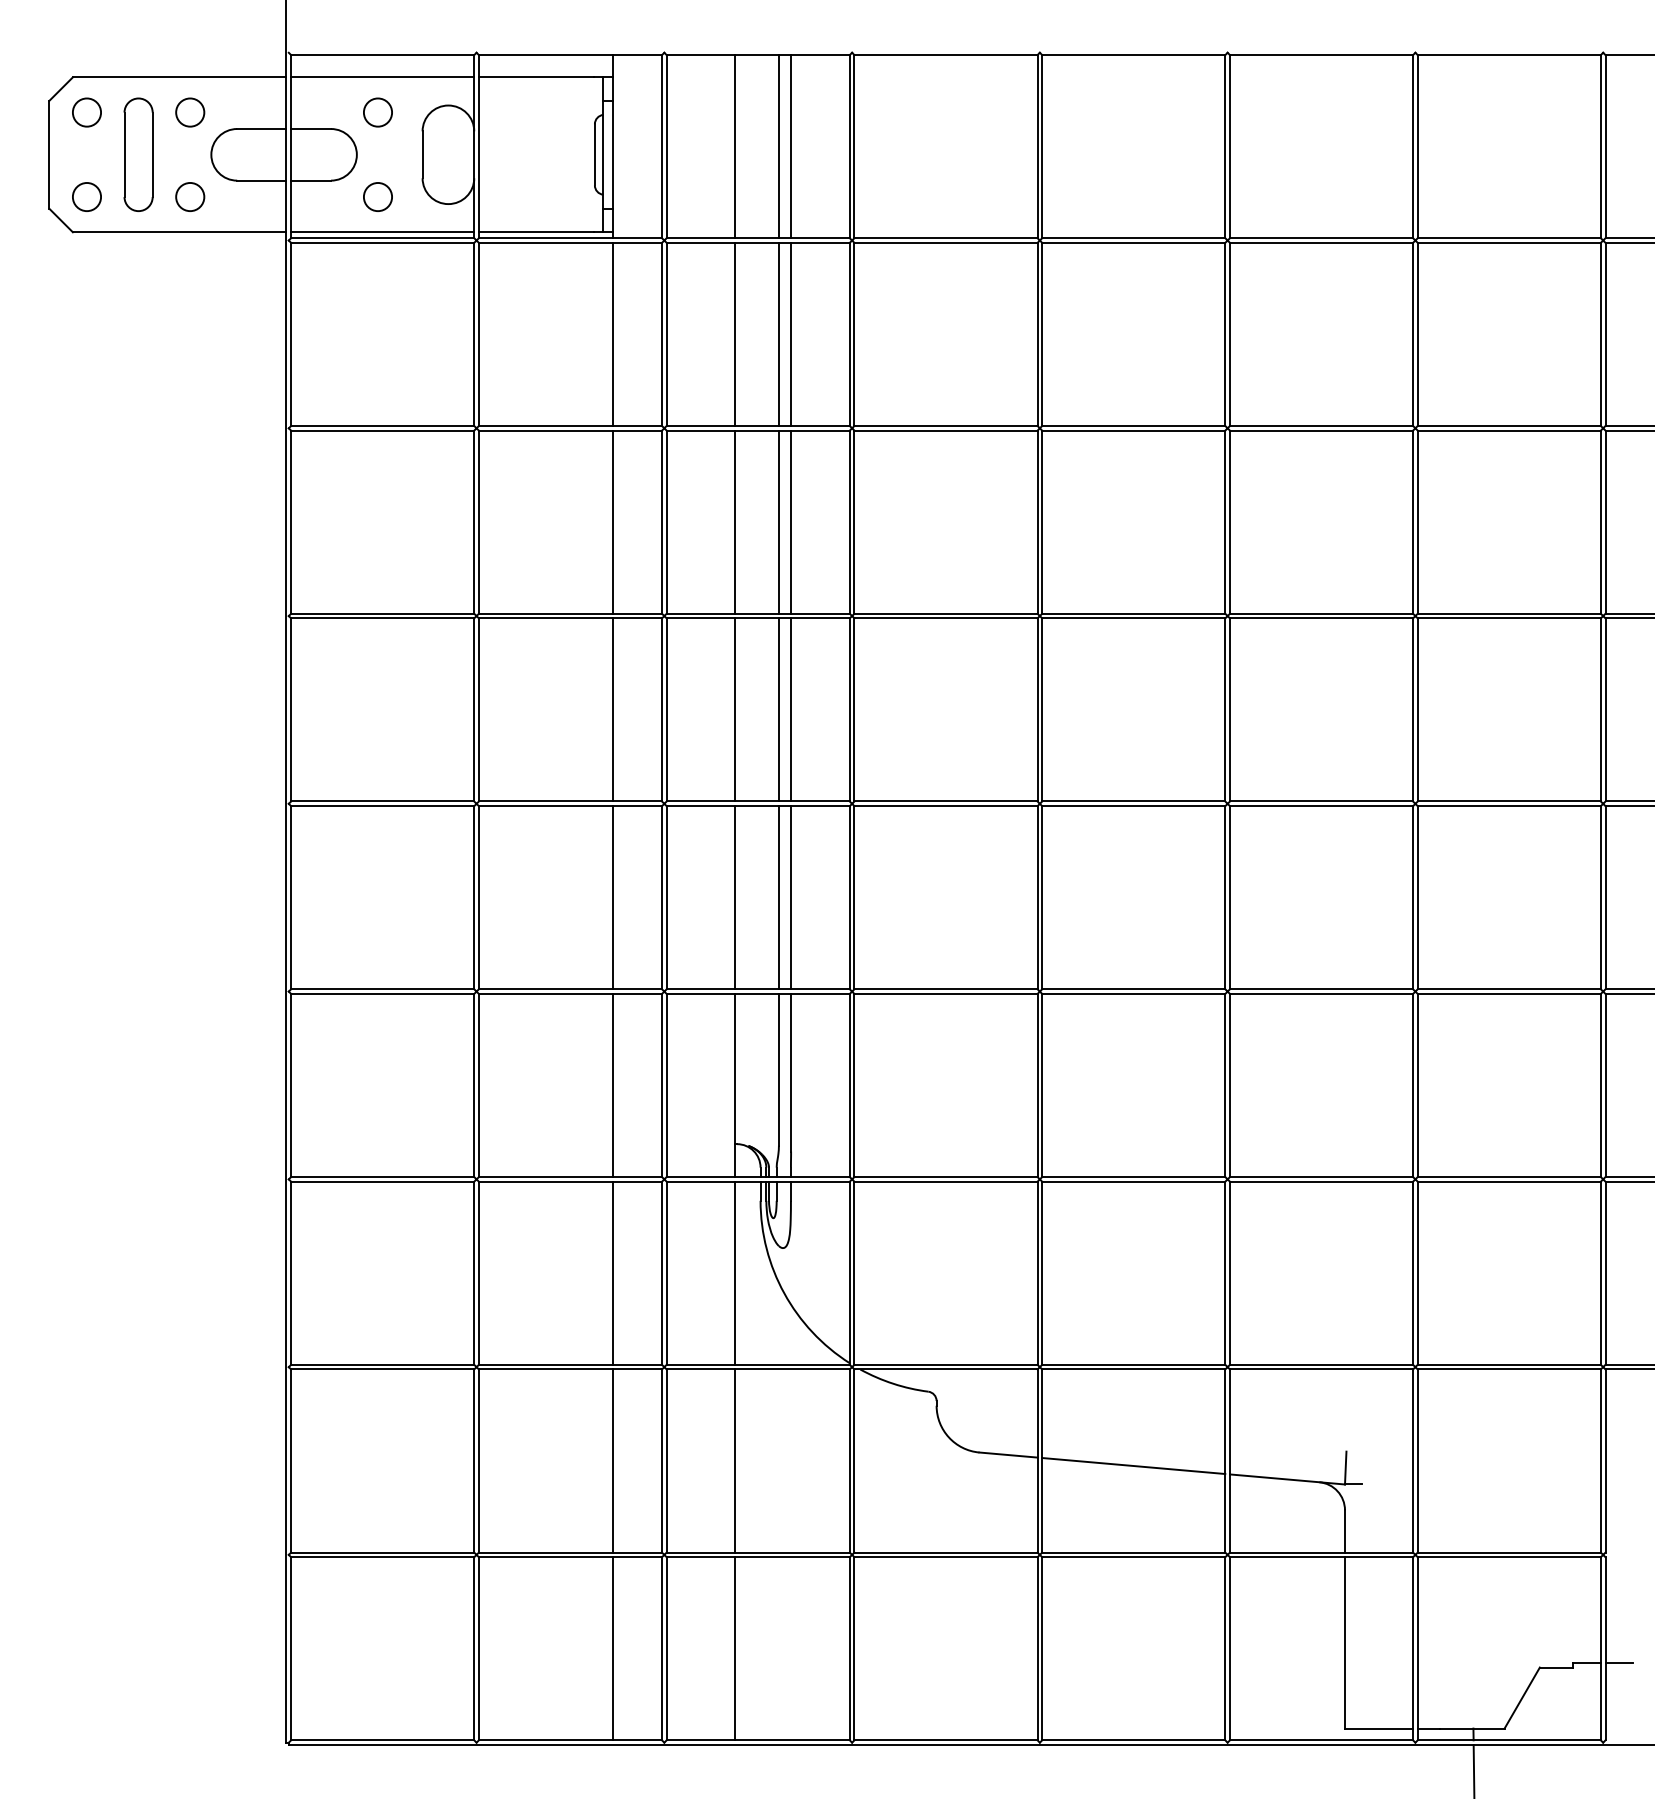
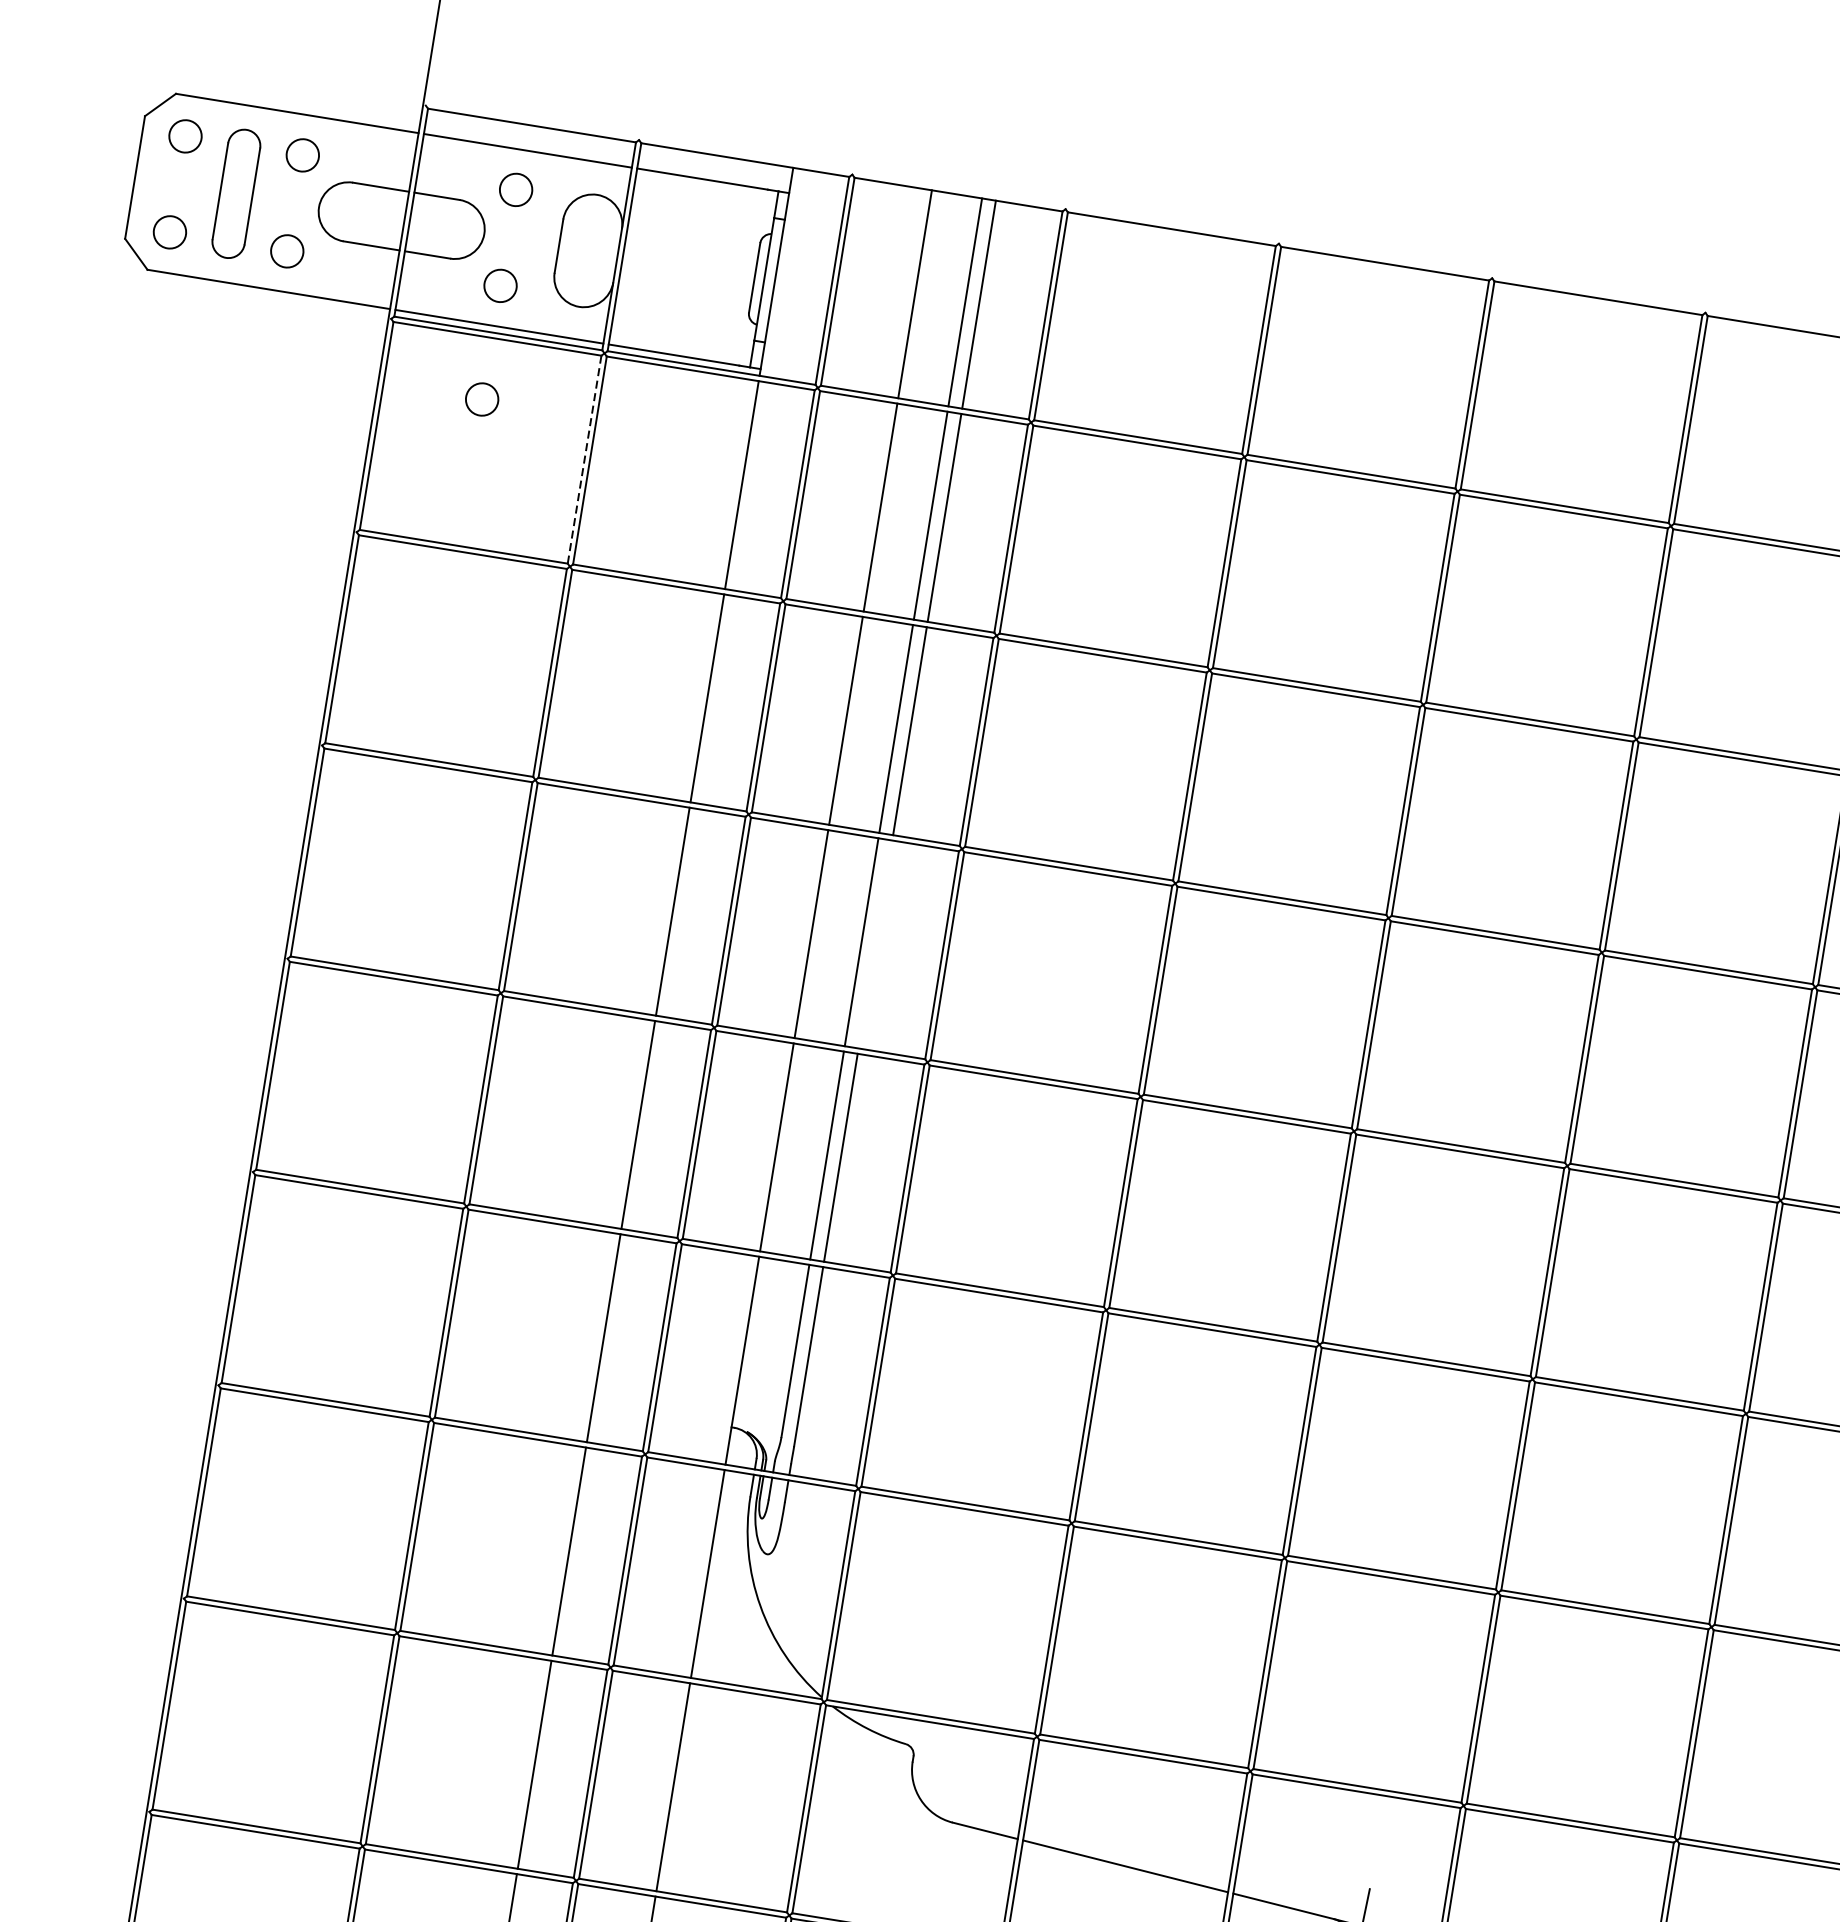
circle: (377, 296) -> (481, 398), added
line: (474, 334) -> (584, 459), solid -> dashed
line: (791, 709) -> (875, 944), removed

